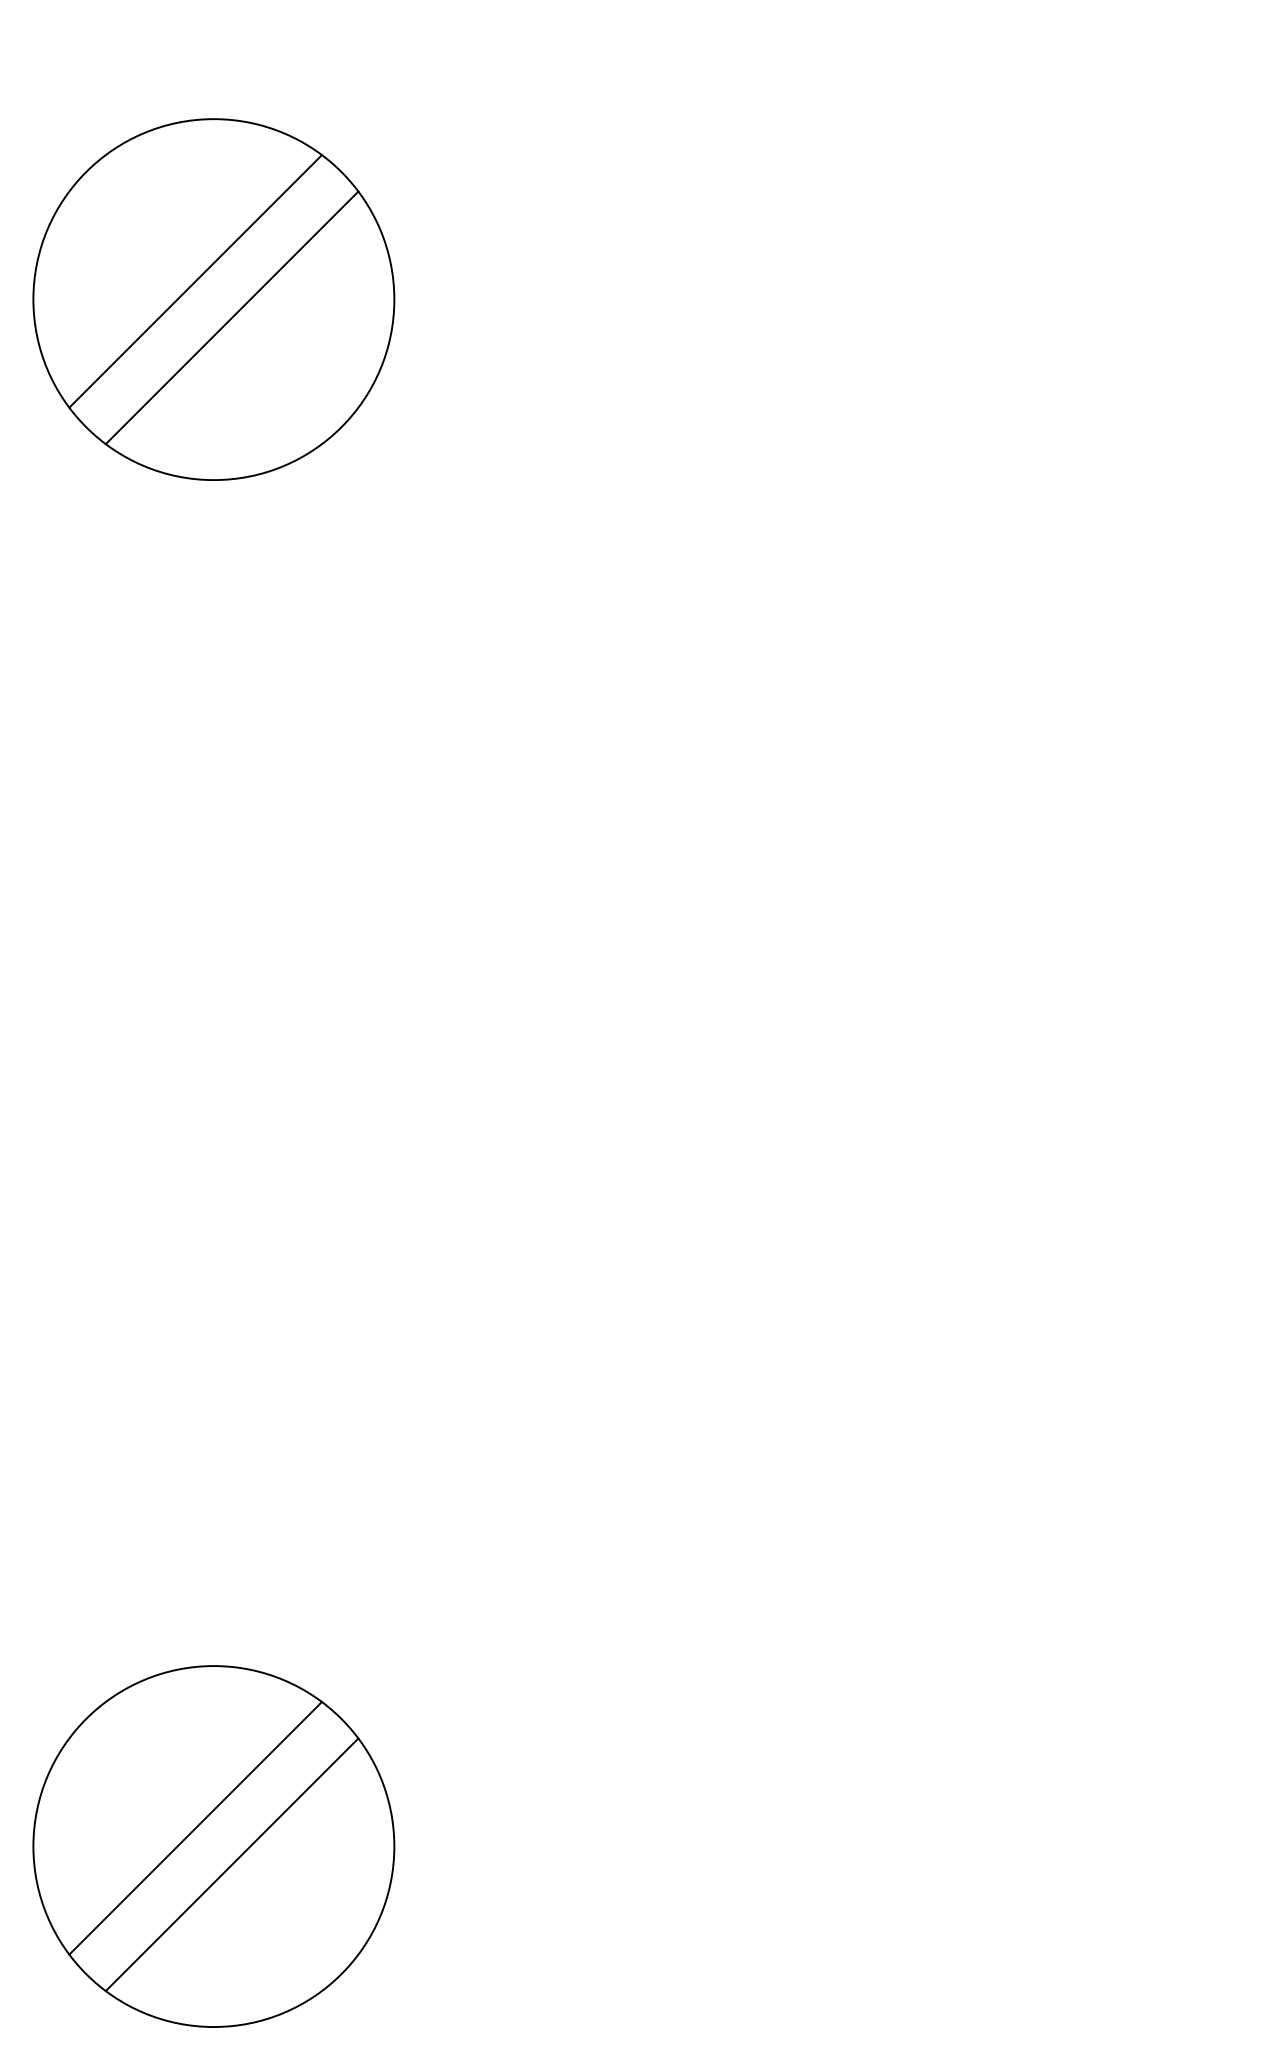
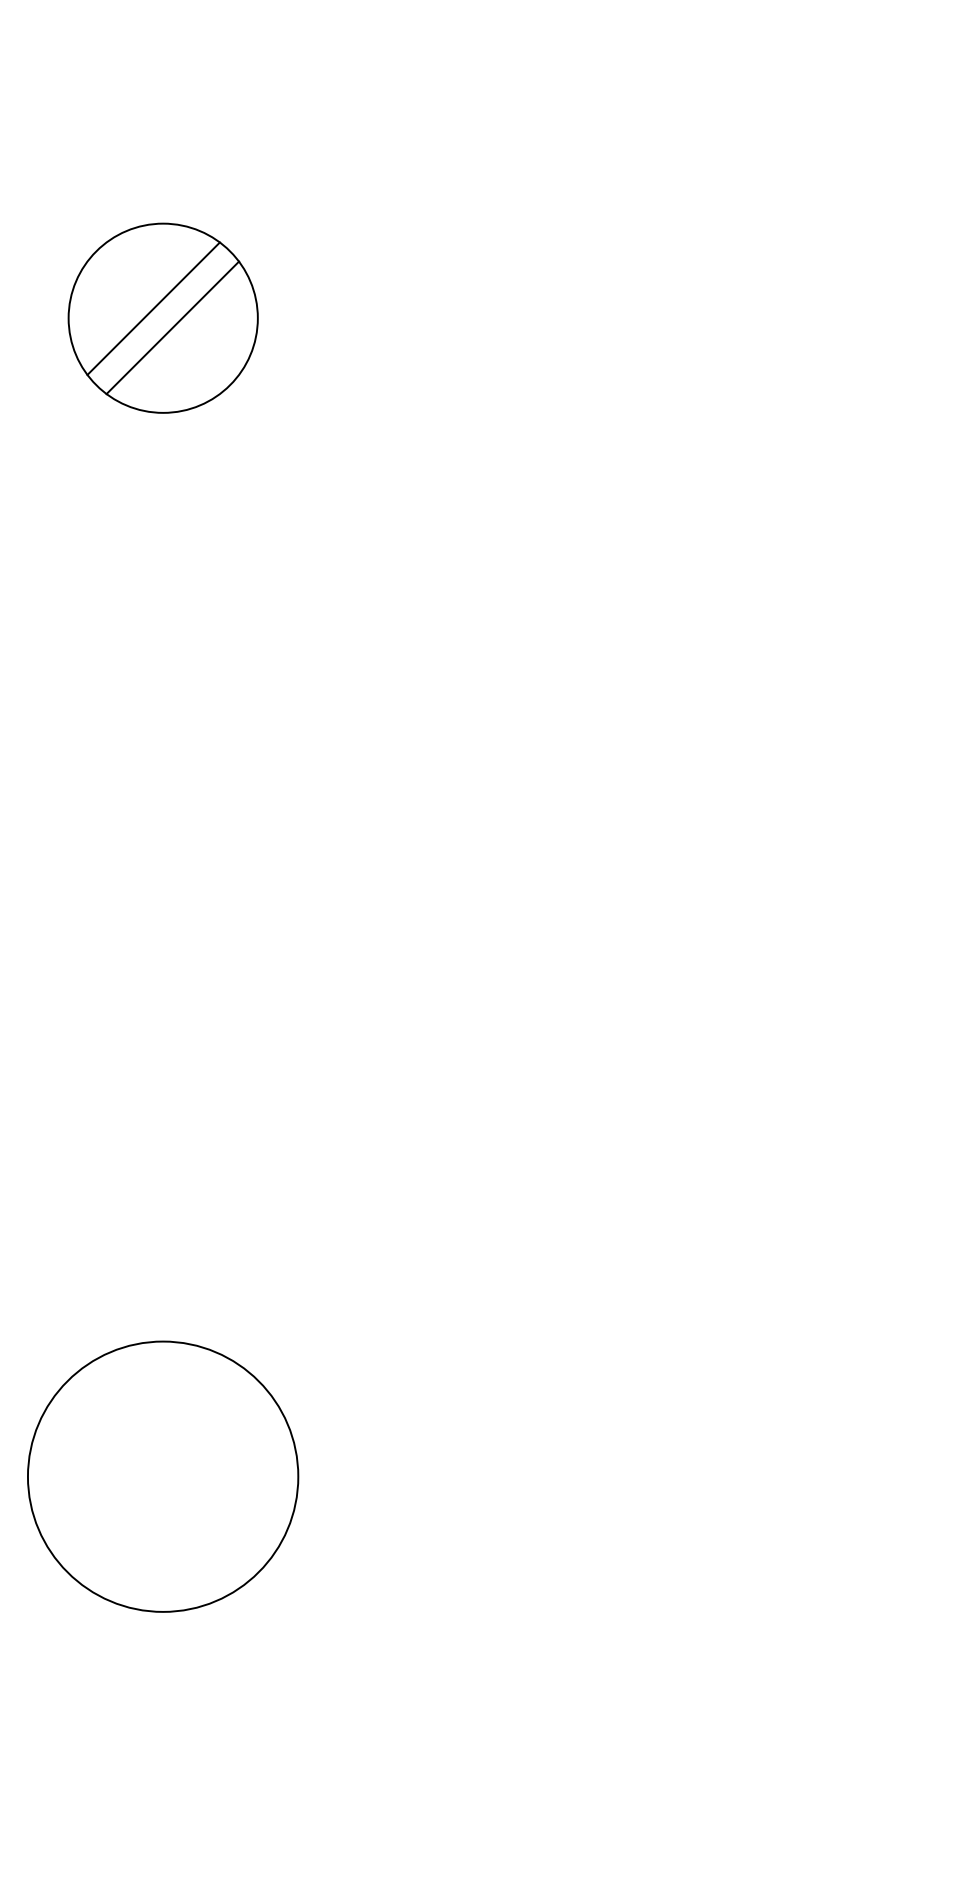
part: (214, 300) -> (163, 318), size x0.7
line: (195, 1827) -> (149, 1462), removed
line: (231, 1864) -> (176, 1490), removed

